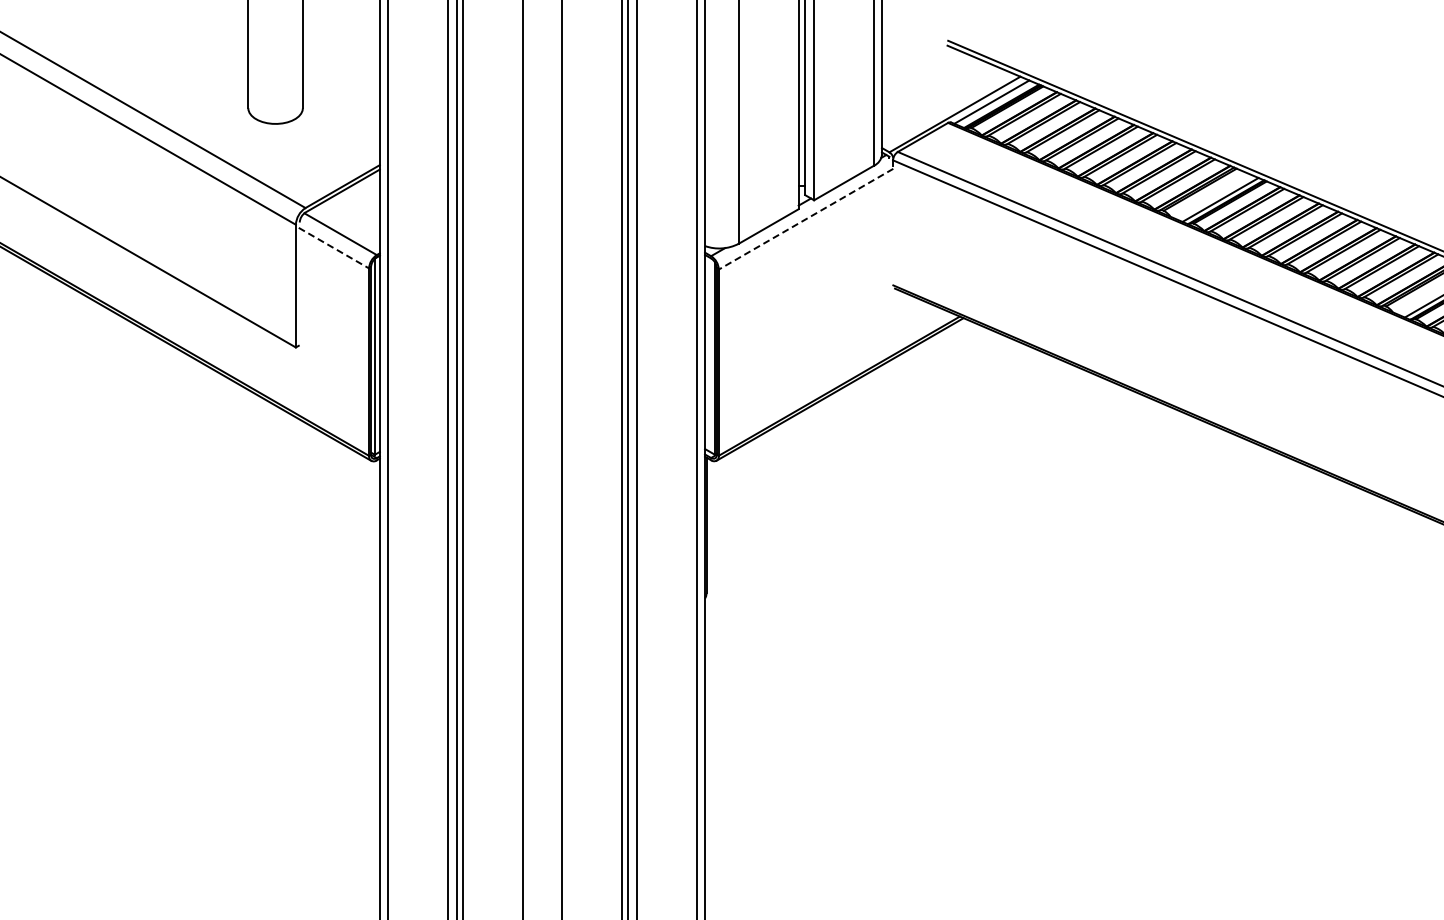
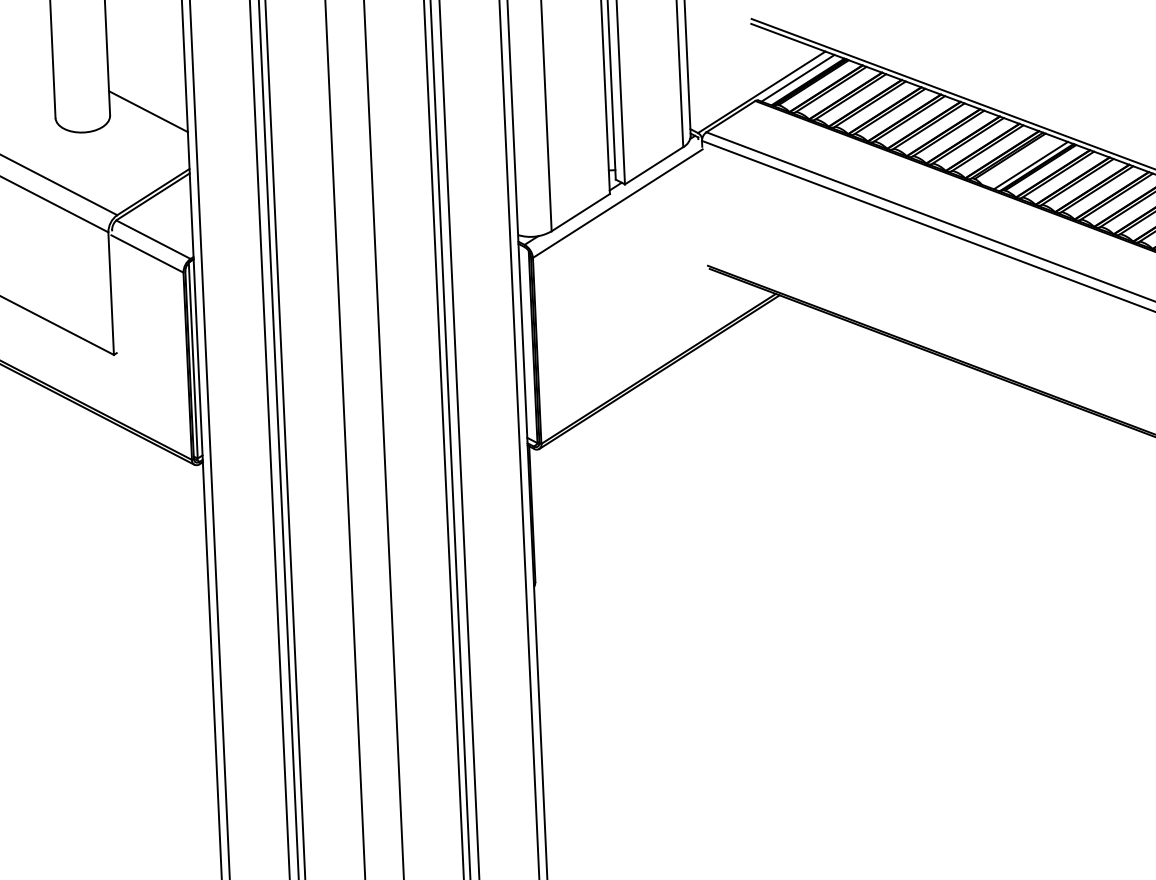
line: (340, 105) -> (147, 111), added
line: (806, 219) -> (618, 203), dashed -> solid
line: (333, 248) -> (147, 254), dashed -> solid

